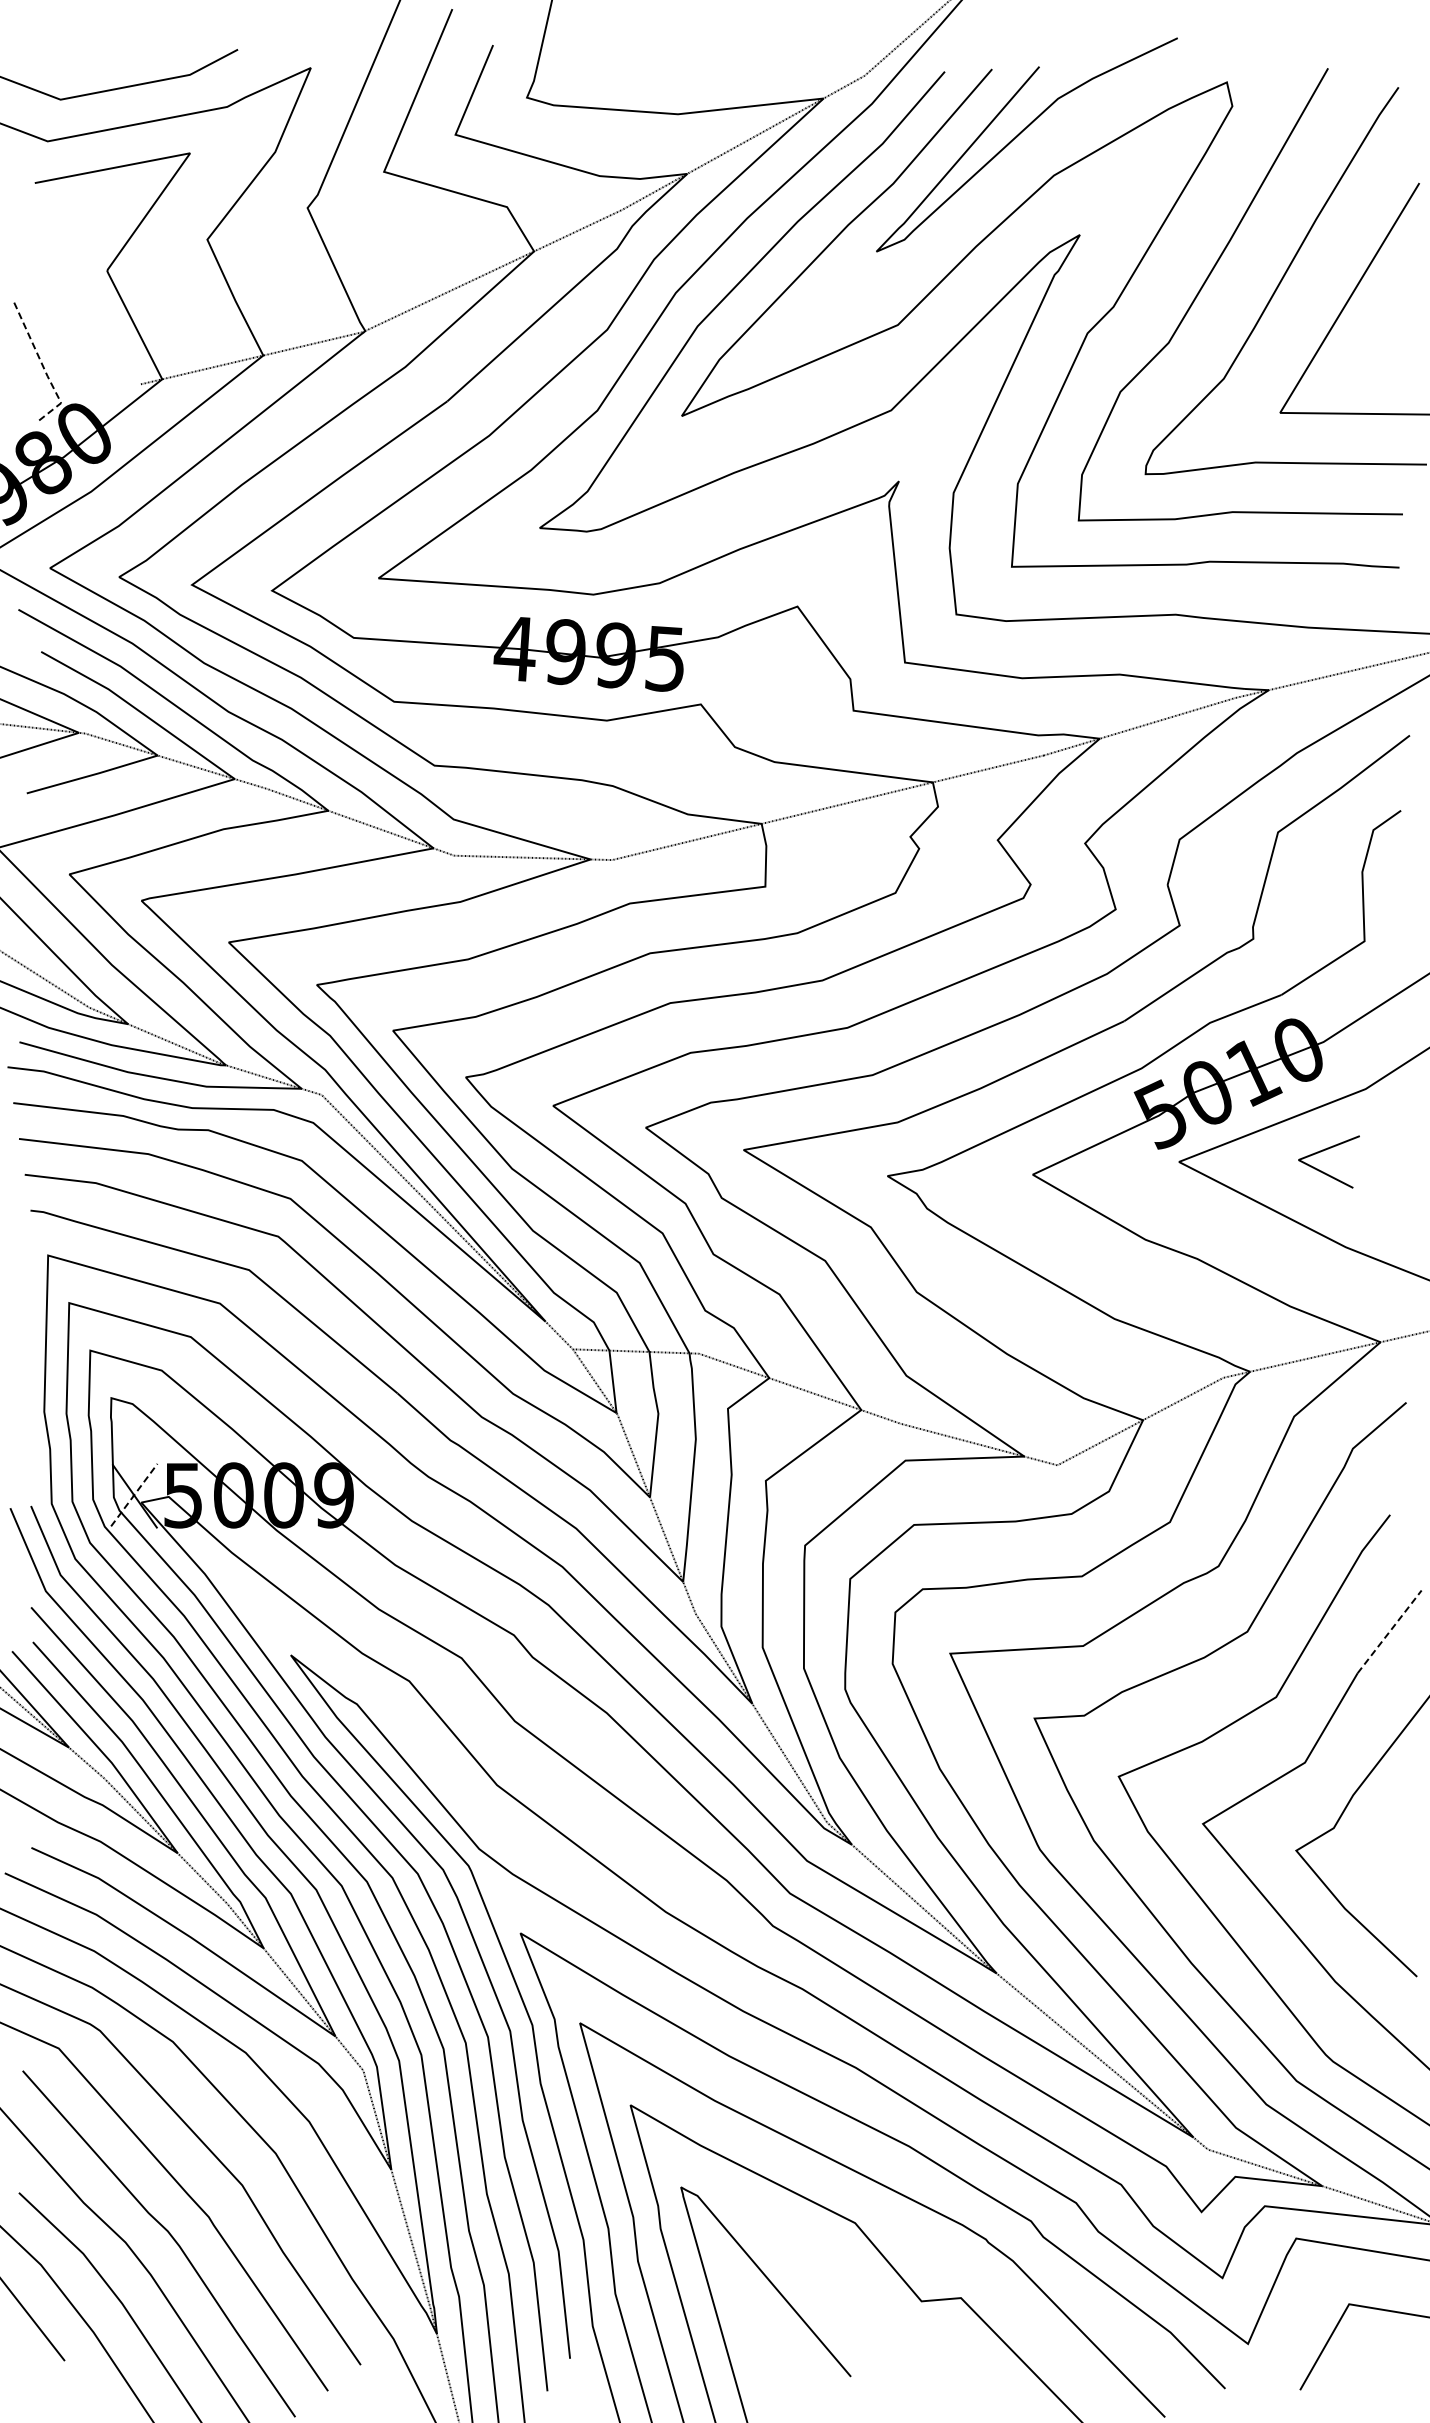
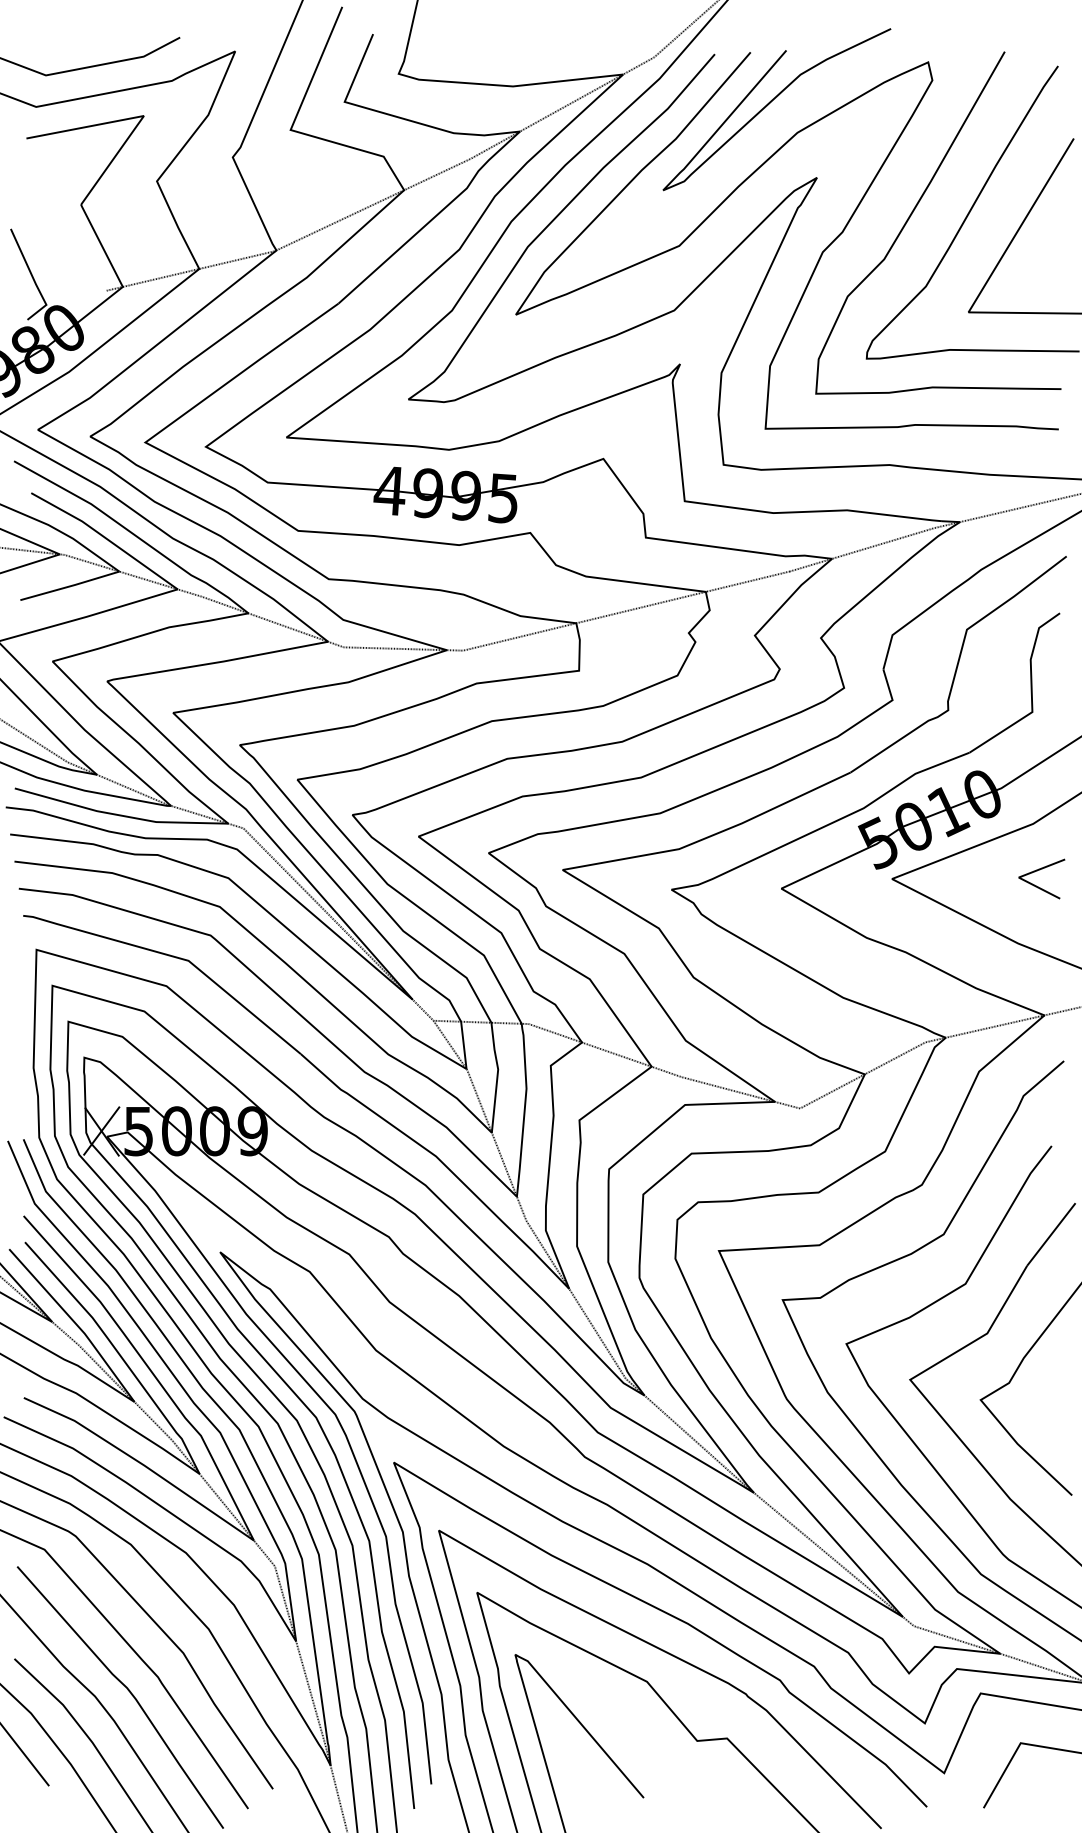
line: (44, 368) -> (33, 278), dashed -> solid
line: (1326, 1150) -> (1039, 870), moved
line: (134, 1495) -> (101, 1131), dashed -> solid
line: (1389, 1631) -> (1051, 1234), dashed -> solid

